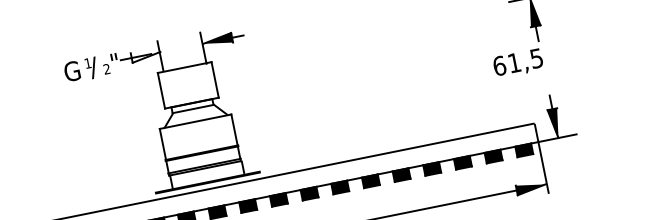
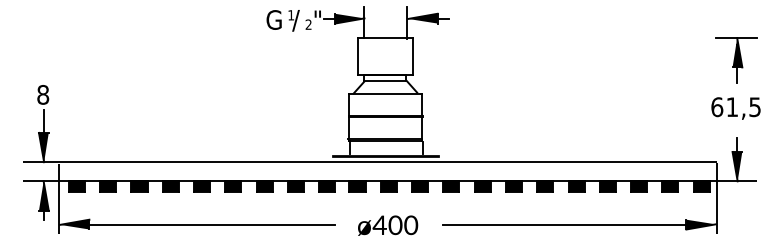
fill: (145, 55) -> (349, 18), added
text: (517, 63) -> (735, 108), moved
line: (201, 152) -> (384, 115), moved

